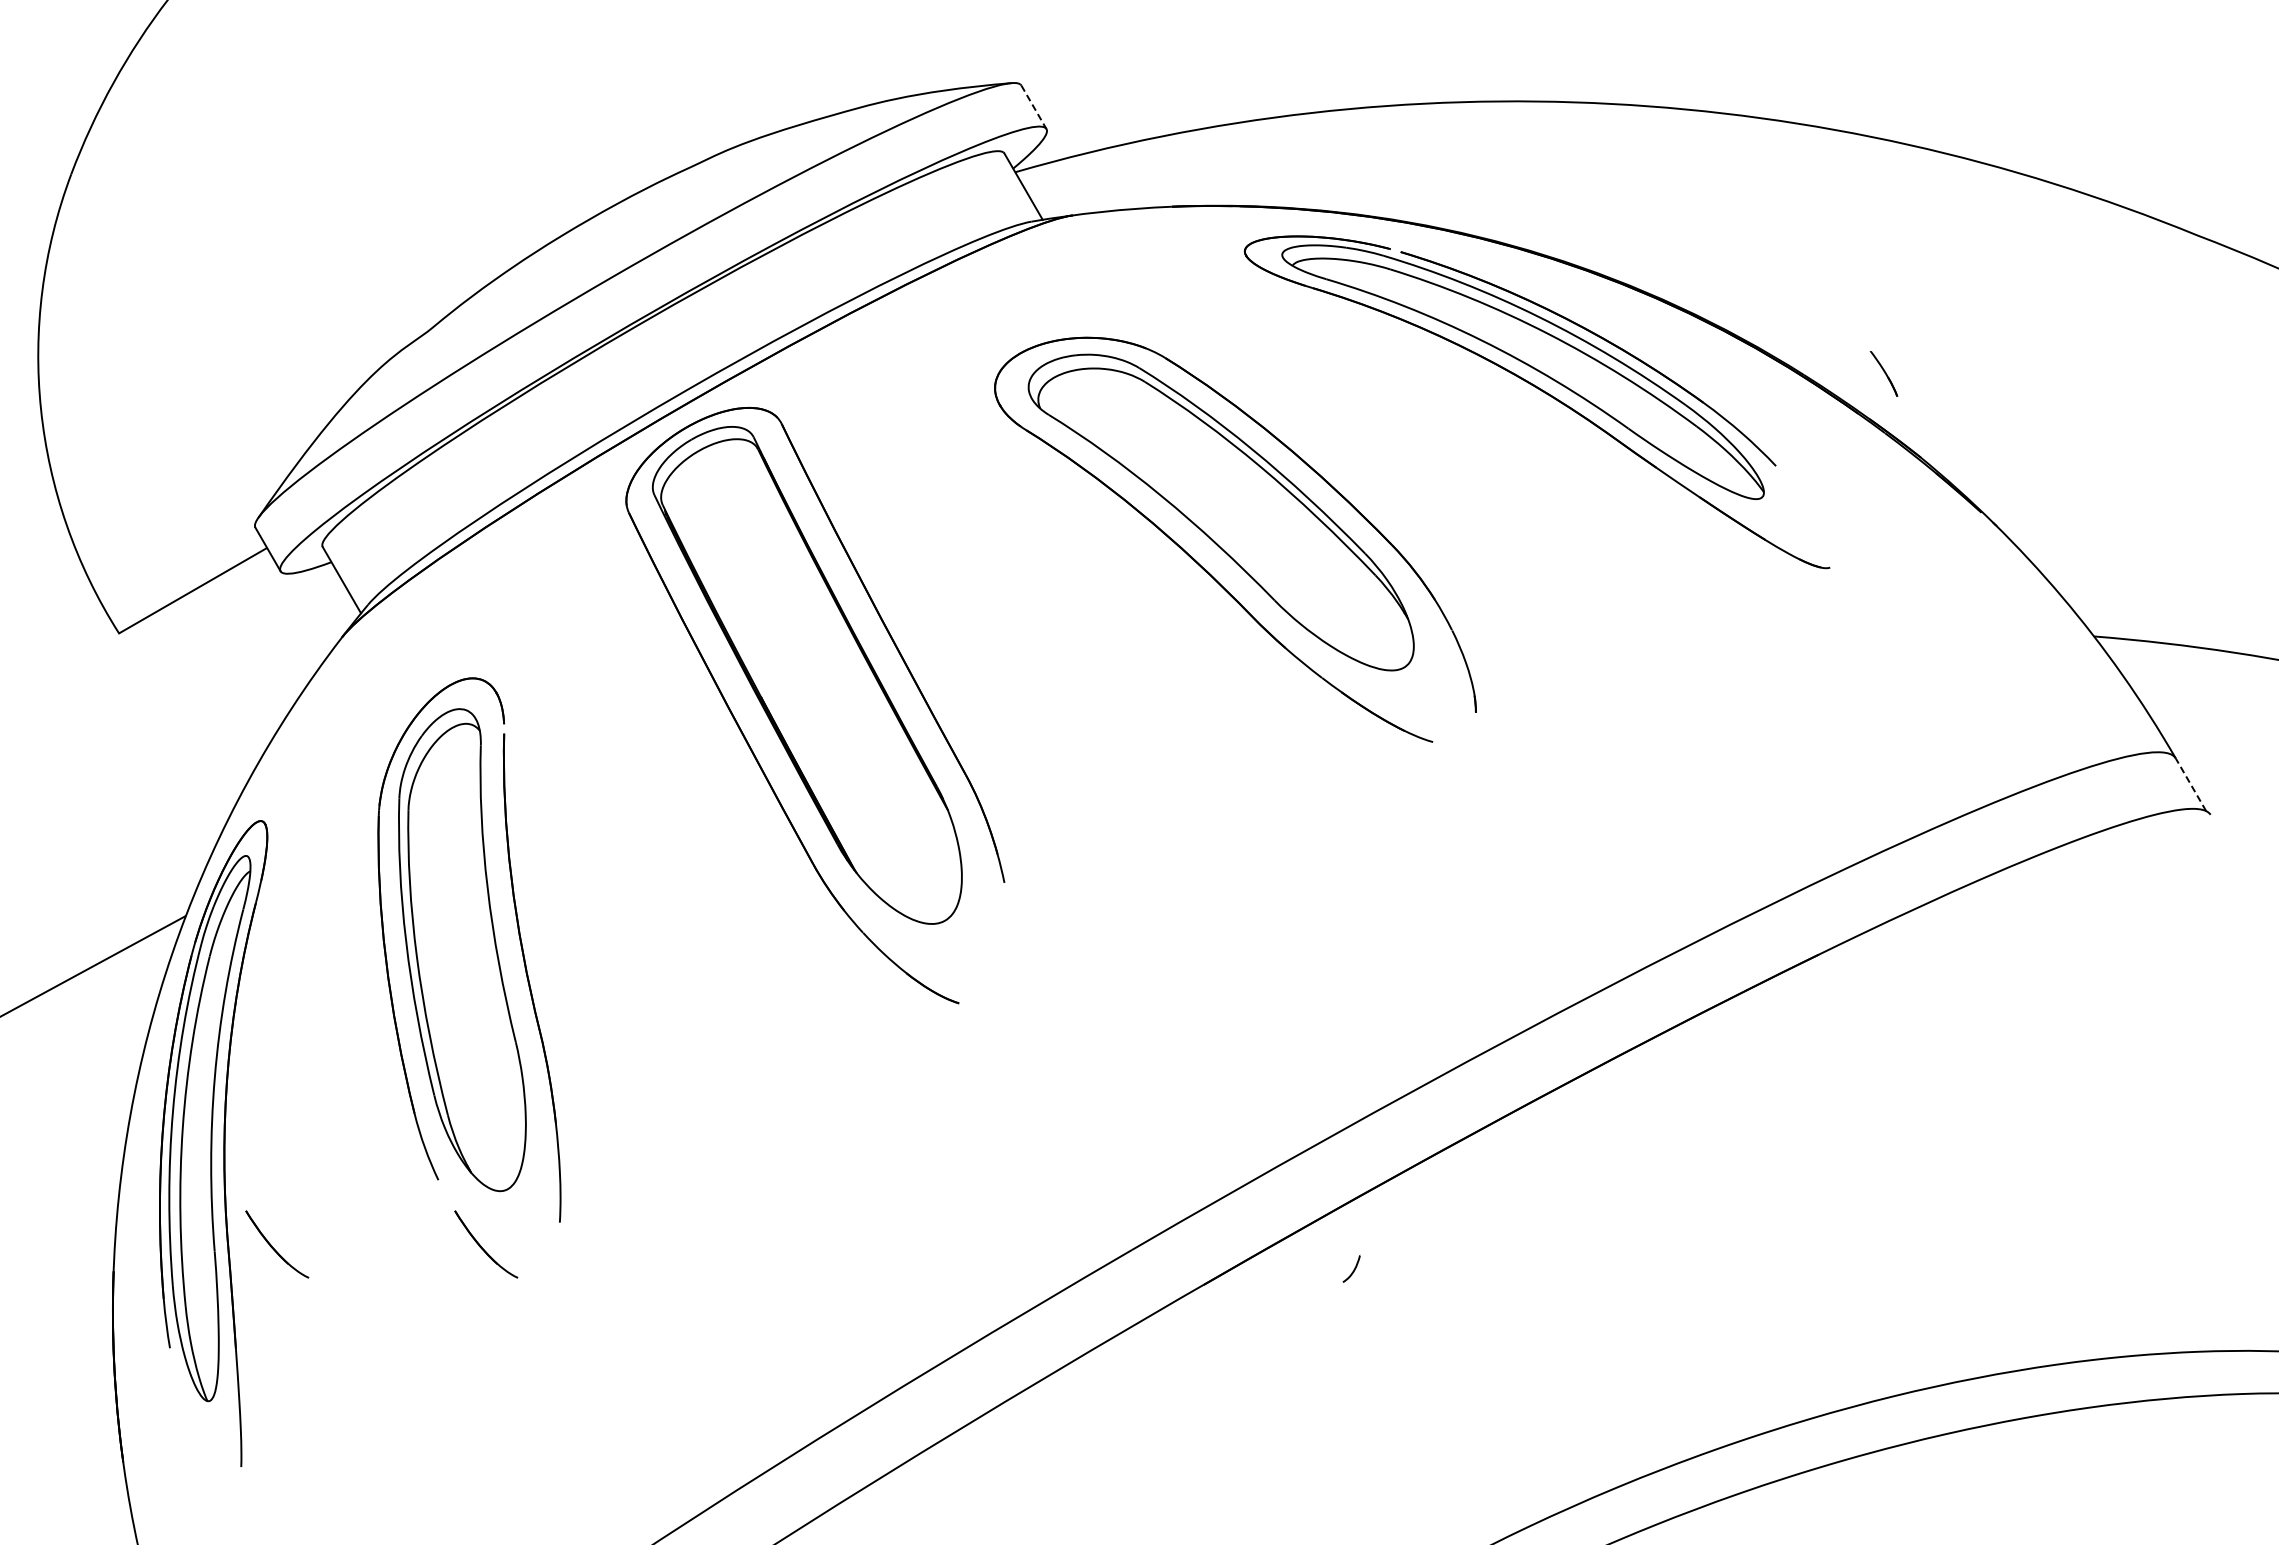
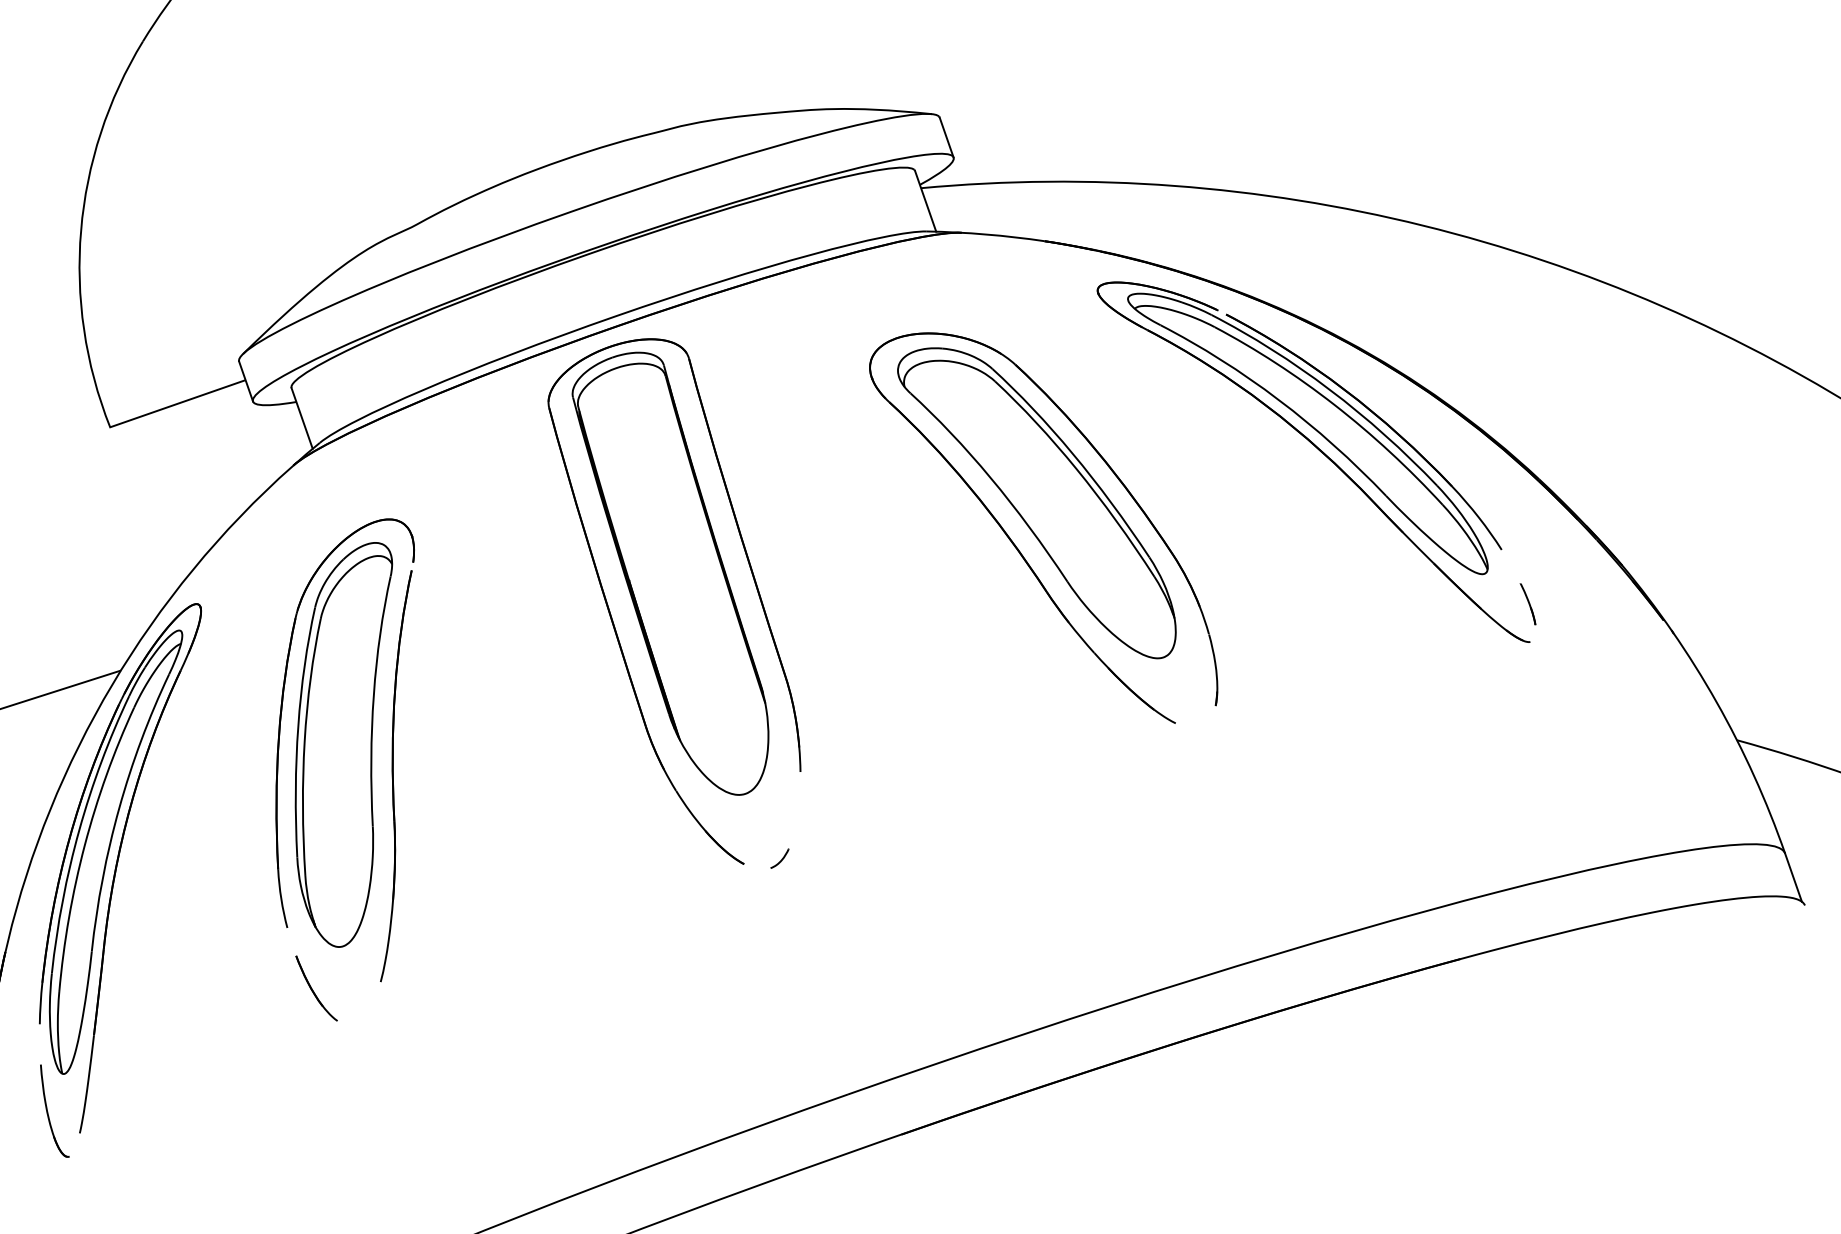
line: (1034, 107) -> (947, 137), dashed -> solid
part: (1883, 373) -> (1527, 603), moved
line: (2190, 784) -> (1793, 877), dashed -> solid
part: (277, 1244) -> (144, 955), removed
curve: (1353, 1269) -> (781, 859), moved
part: (199, 1449) -> (48, 1112), added

